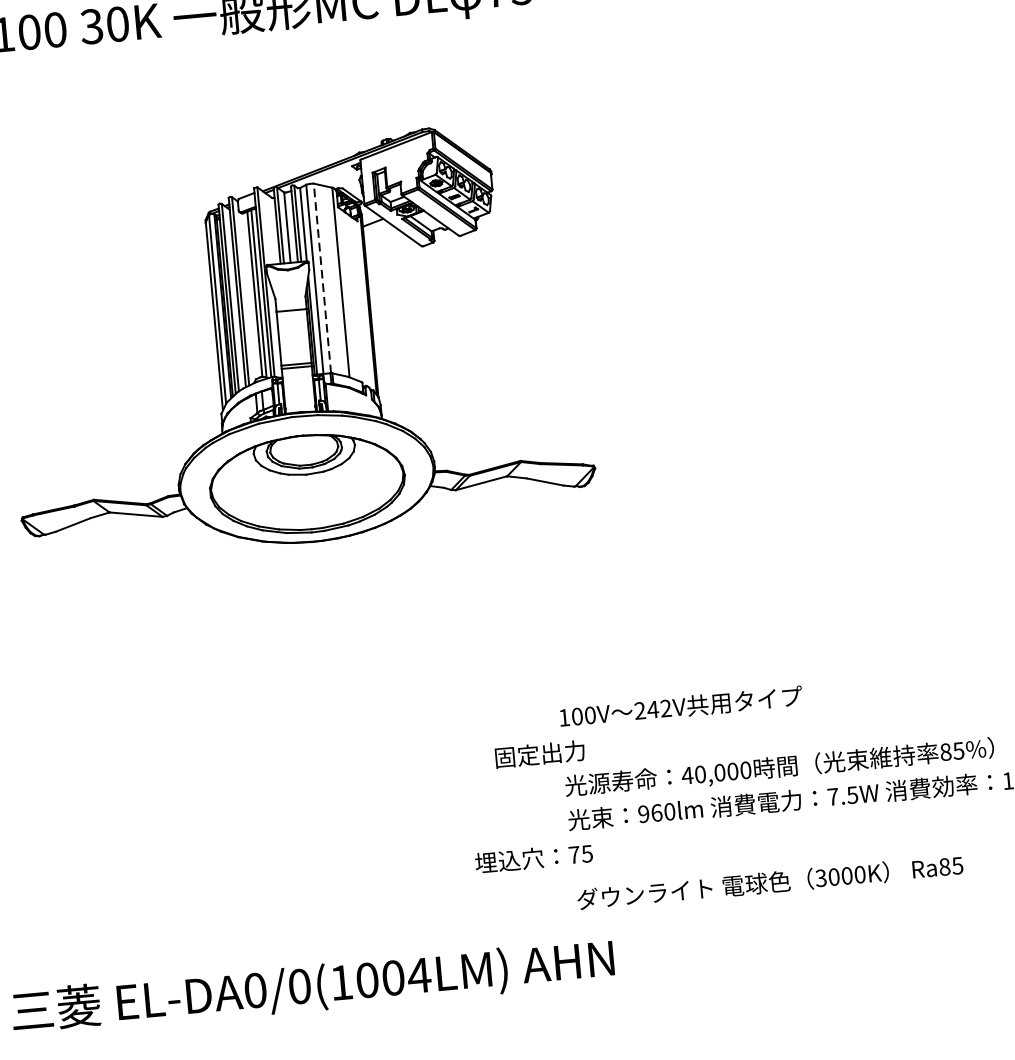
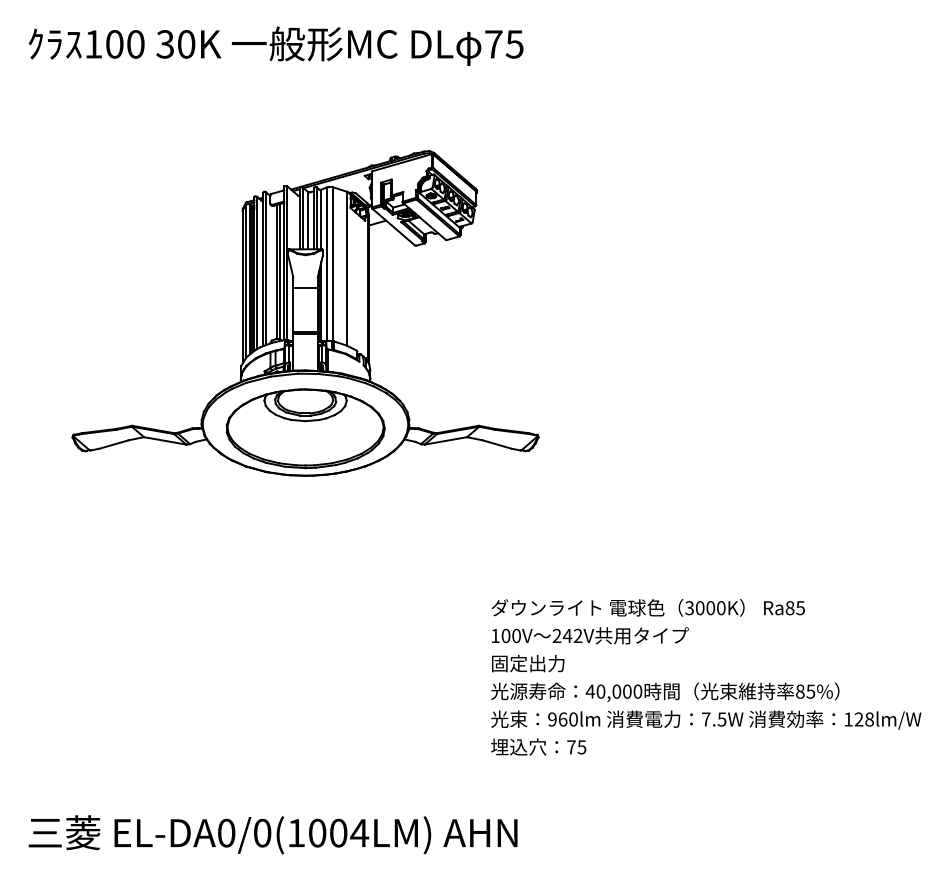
line: (322, 277) -> (332, 263), dashed -> solid
text: (540, 754) -> (528, 663), moved
text: (533, 857) -> (538, 746), moved
text: (769, 882) -> (647, 607), moved

